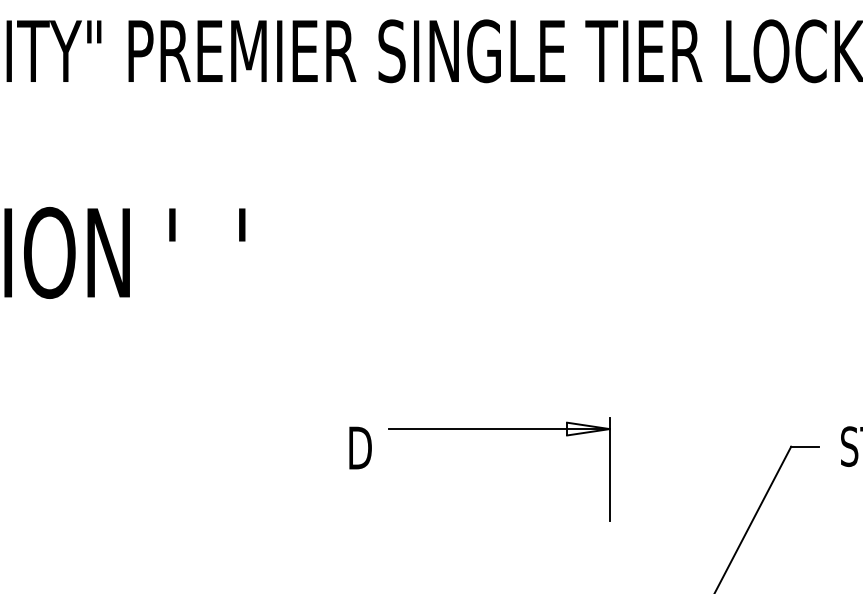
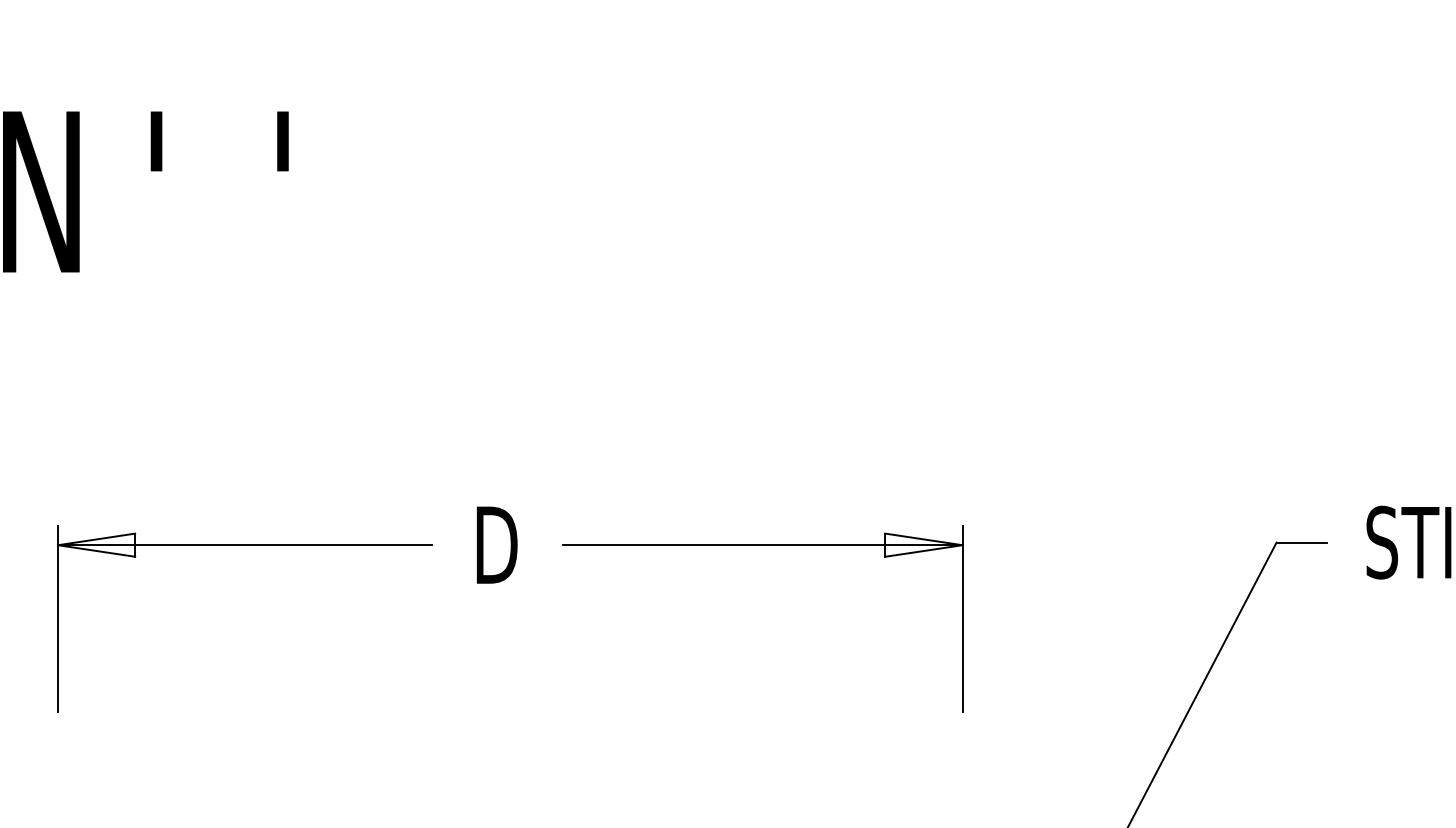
part: (499, 429) -> (763, 545), moved
part: (220, 448) -> (243, 545), added

